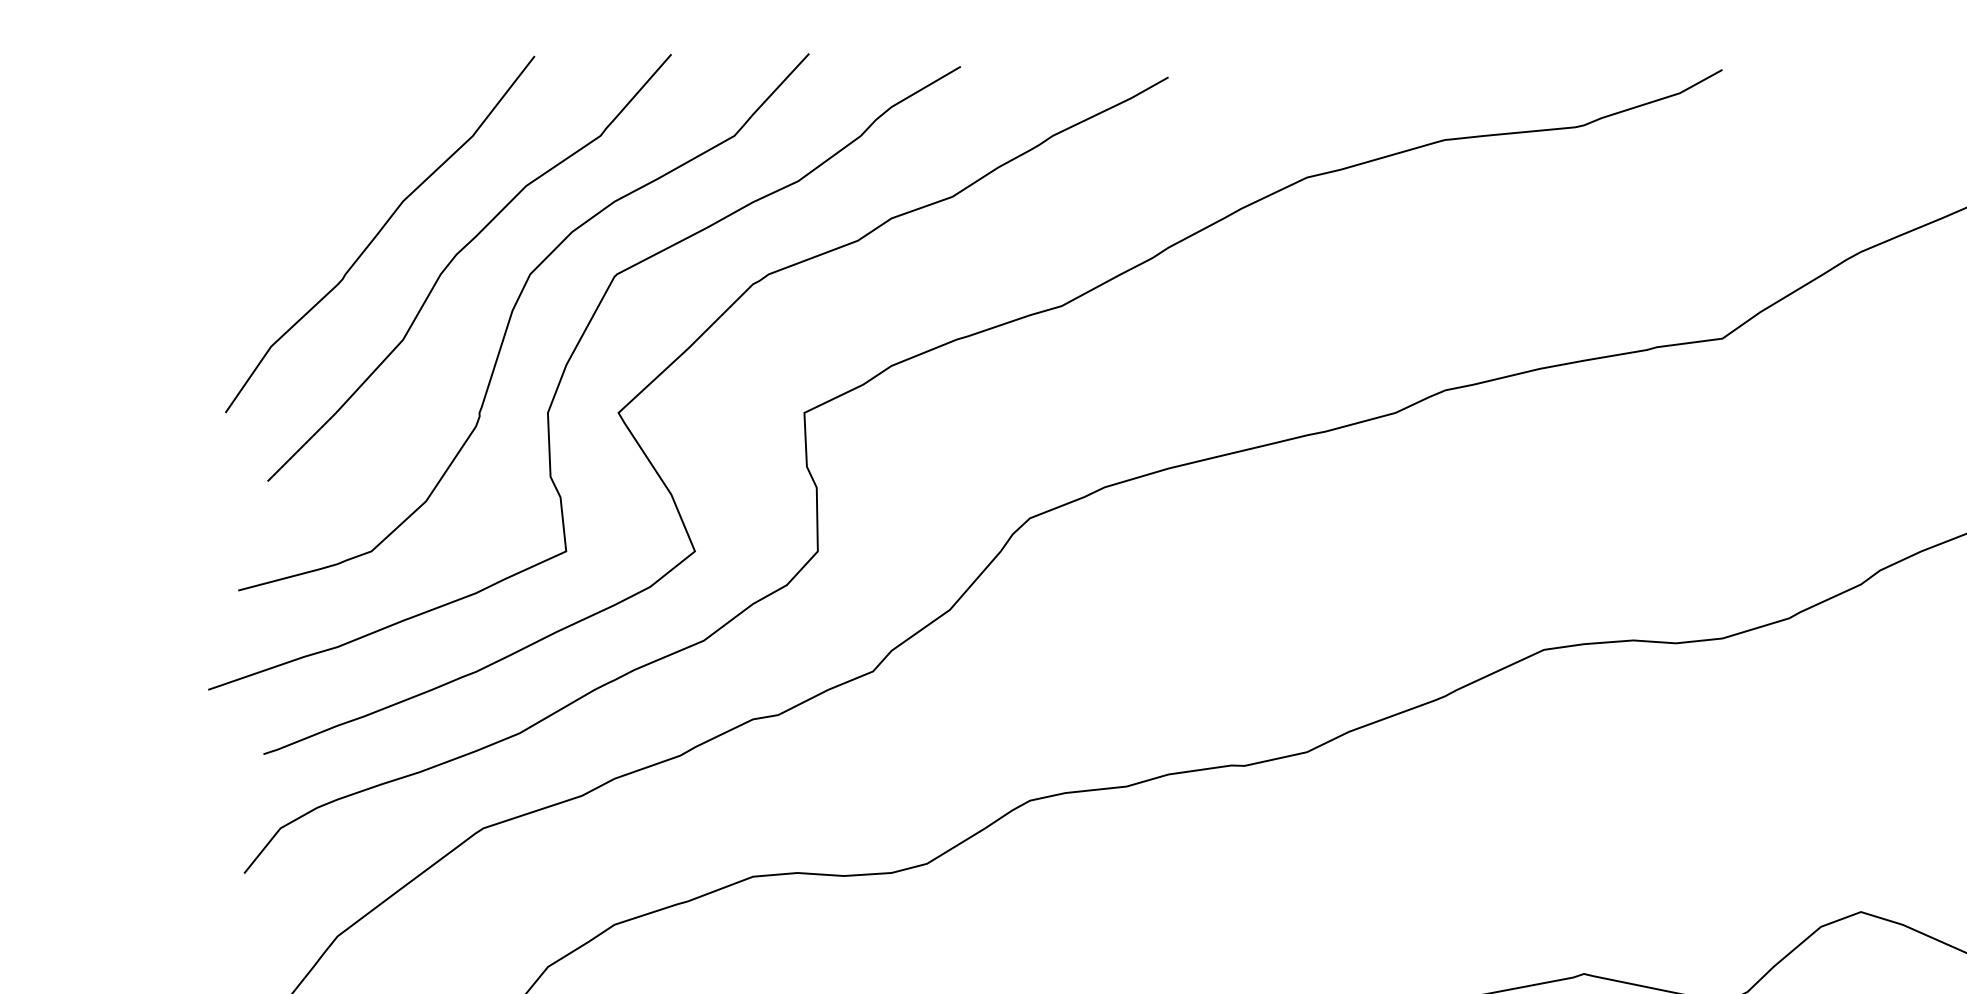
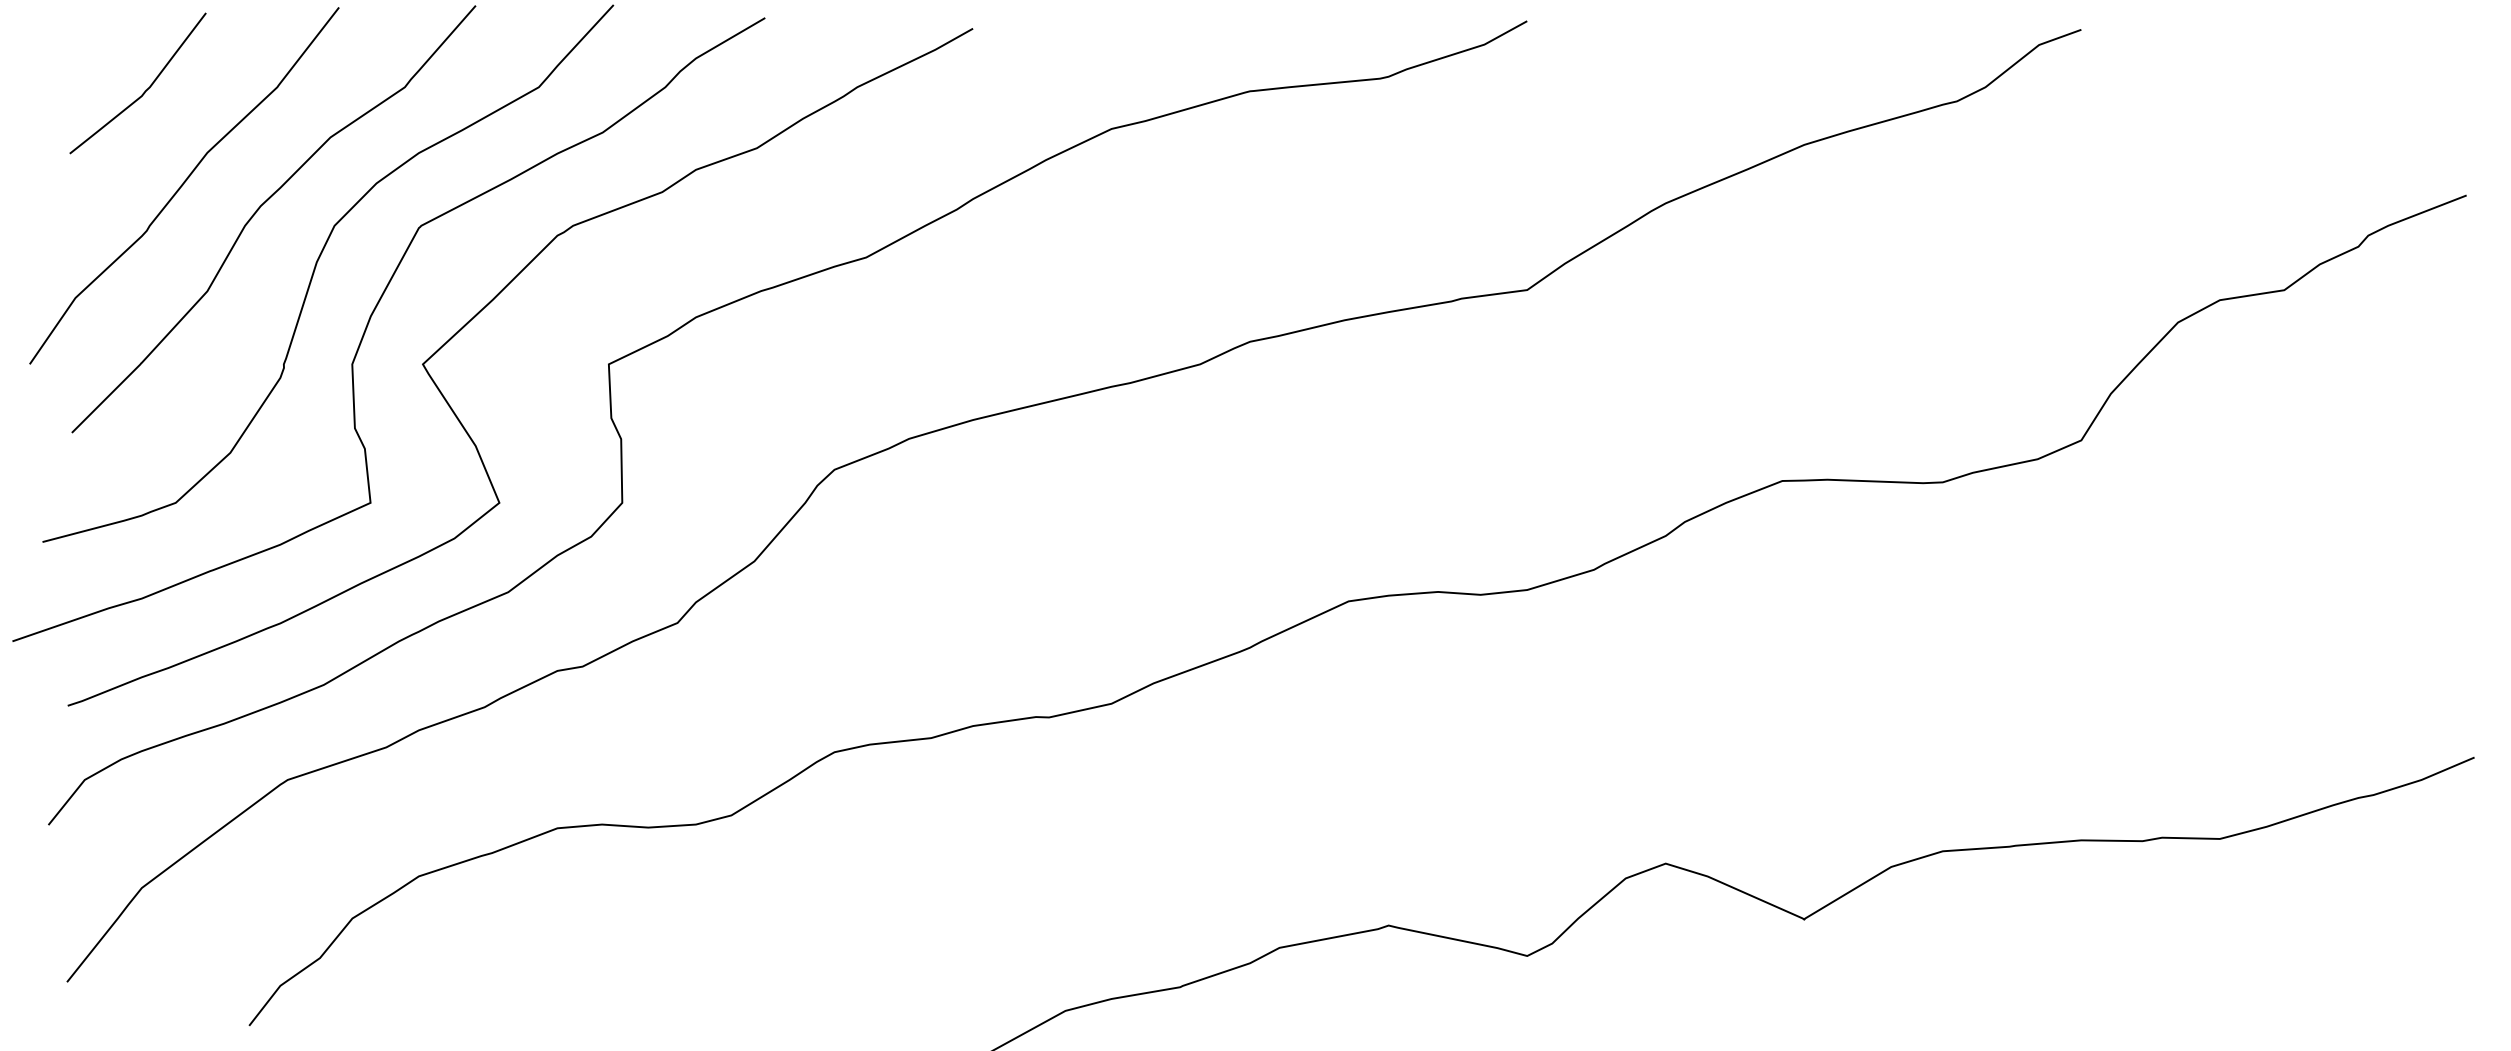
curve: (341, 139) -> (145, 90), added

